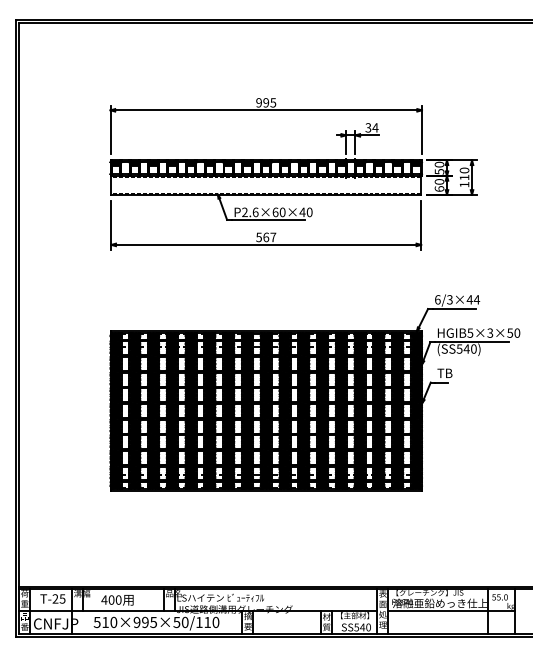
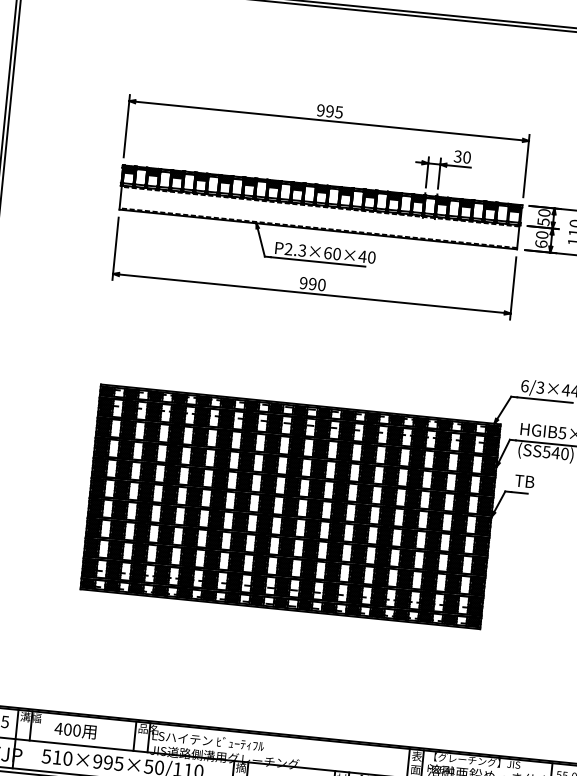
text: (375, 127) -> (467, 157), 34 -> 30
text: (255, 212) -> (302, 250), P2.6×60×40 -> P2.3×60×40
text: (266, 237) -> (313, 284), 567 -> 990

